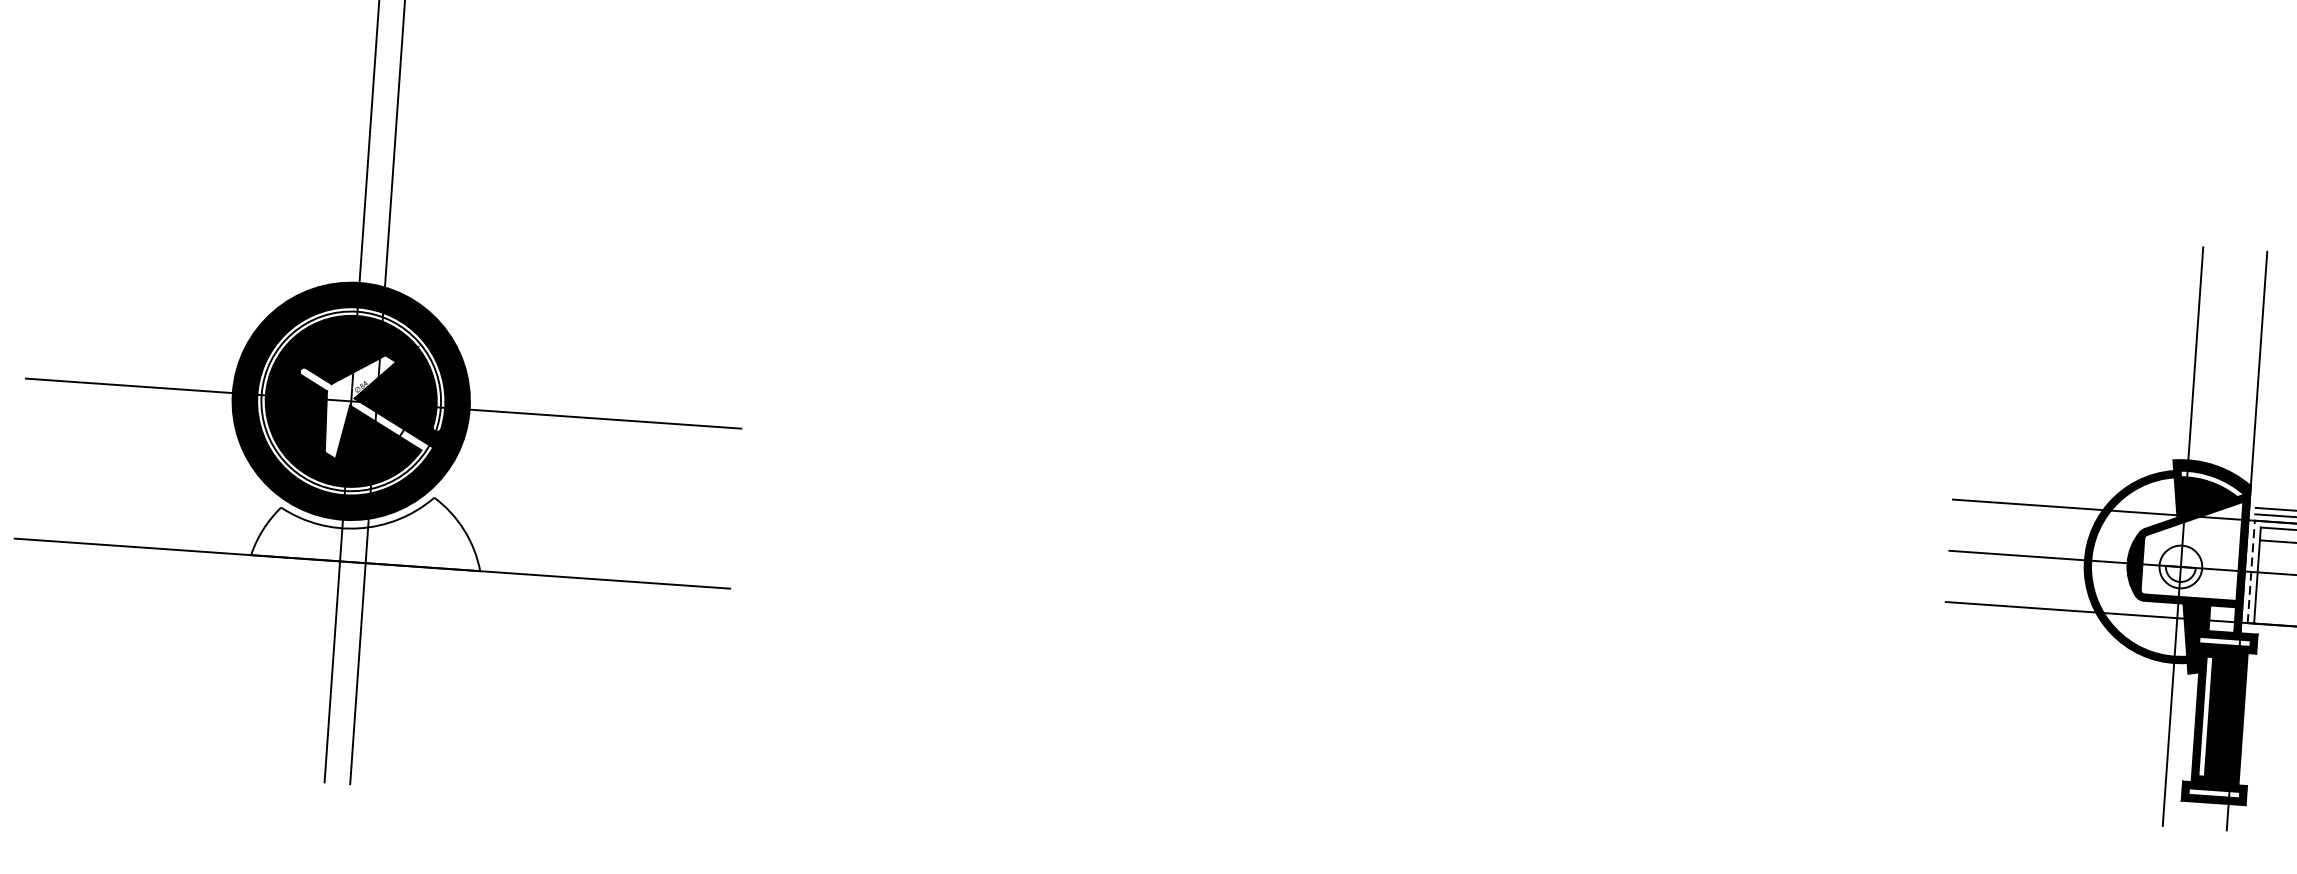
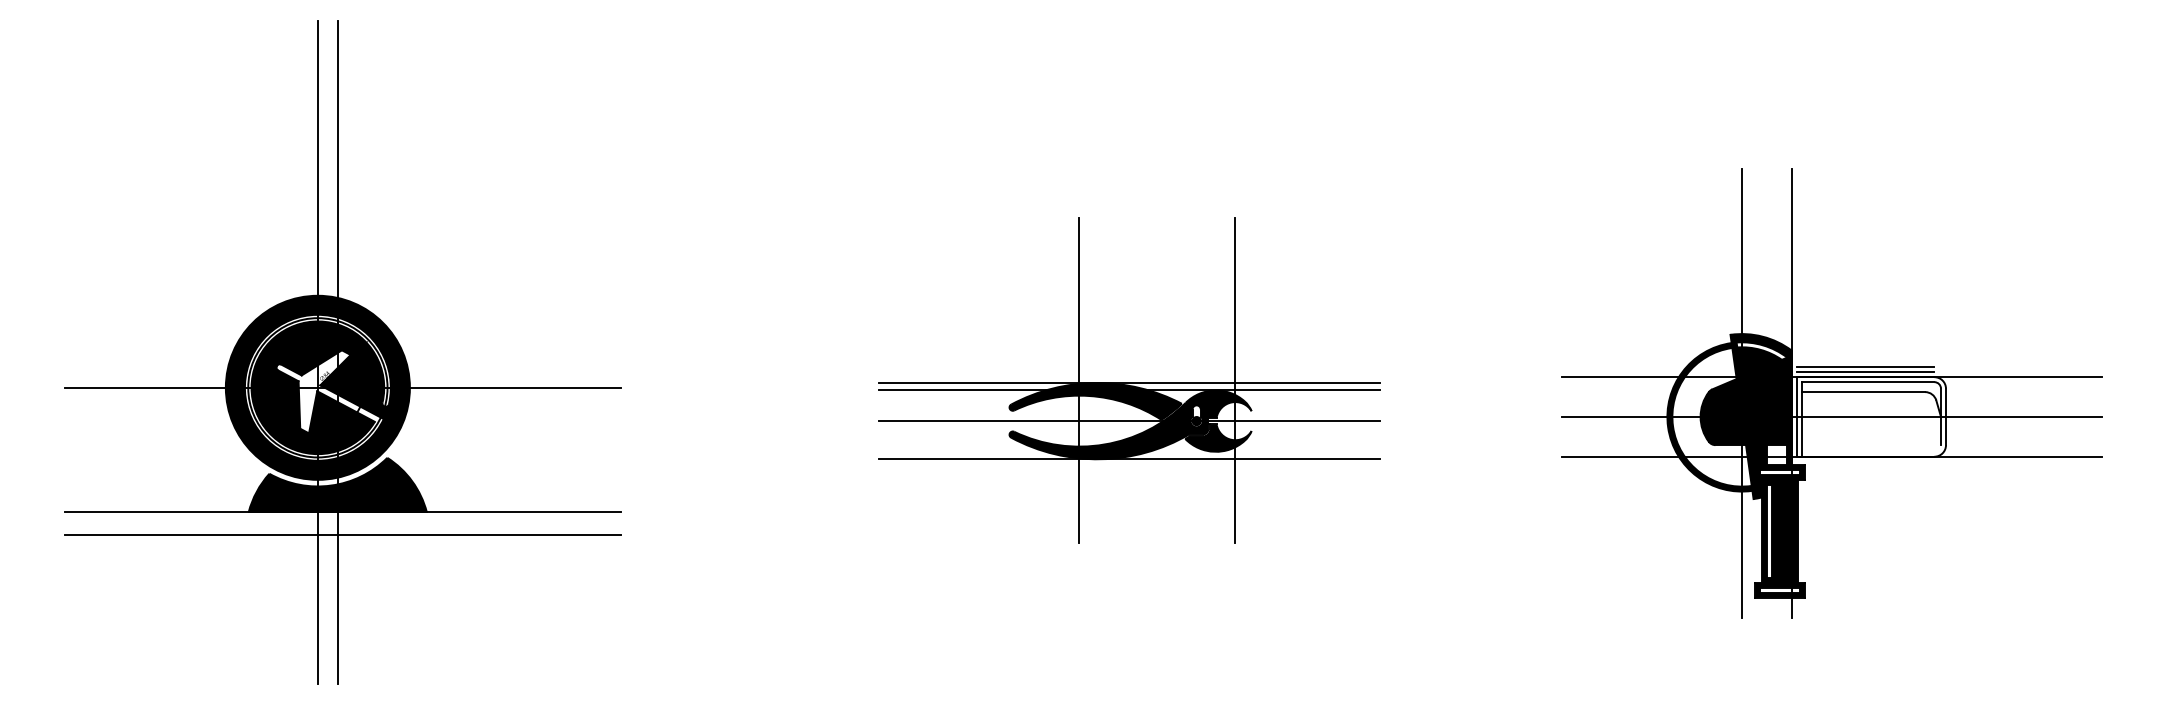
part: (1396, 464) -> (1129, 380), added
fill: (367, 527) -> (337, 484), added
line: (2250, 571) -> (1796, 416), dashed -> solid
line: (370, 593) -> (343, 535), added

